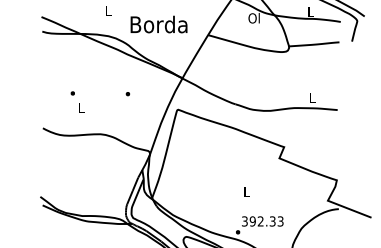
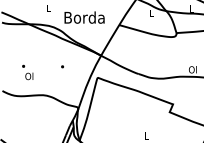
text: (253, 18) -> (151, 13), Ol -> L
text: (311, 98) -> (192, 69), L -> Ol
text: (80, 107) -> (29, 76), L -> Ol

